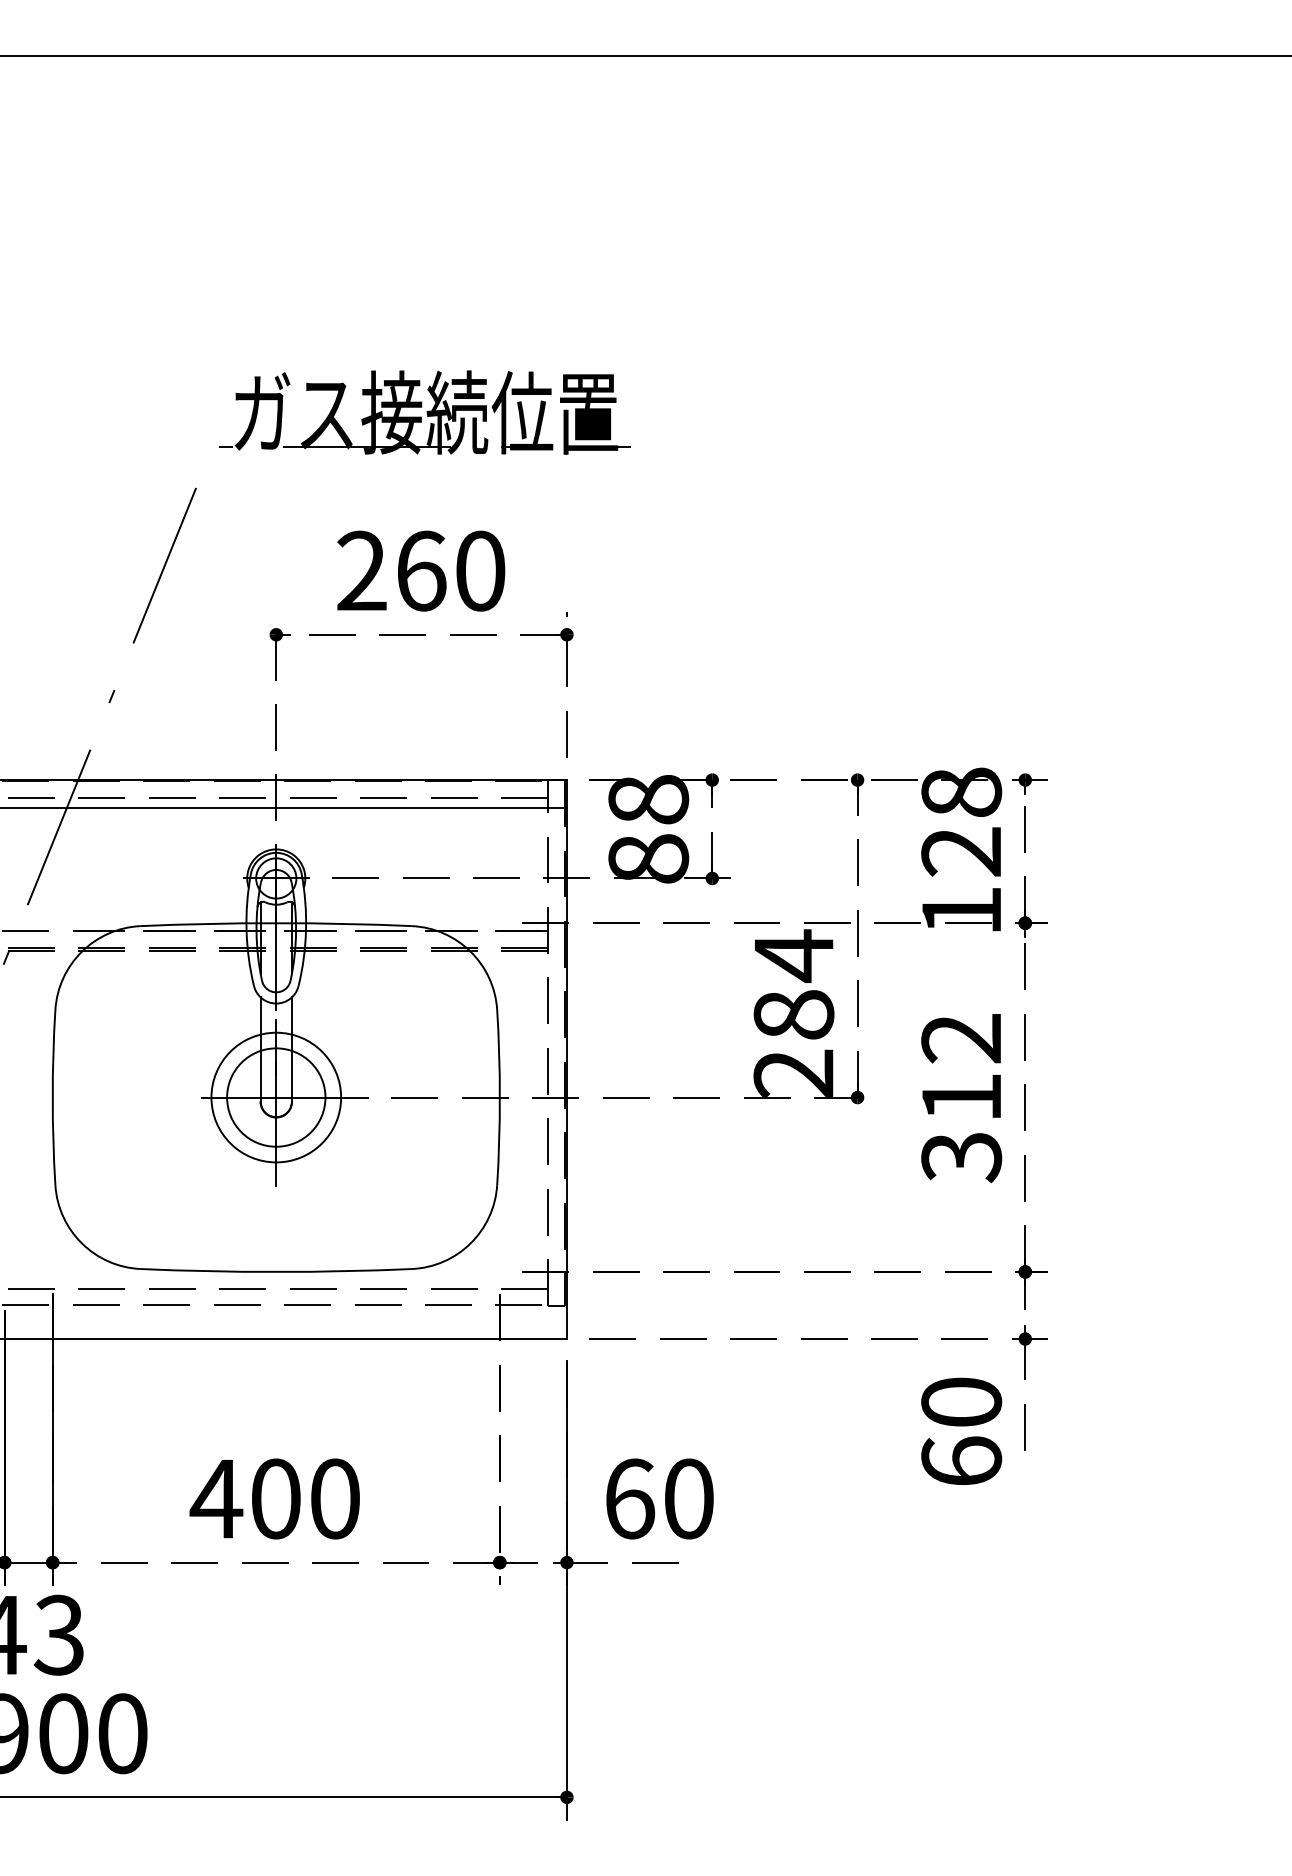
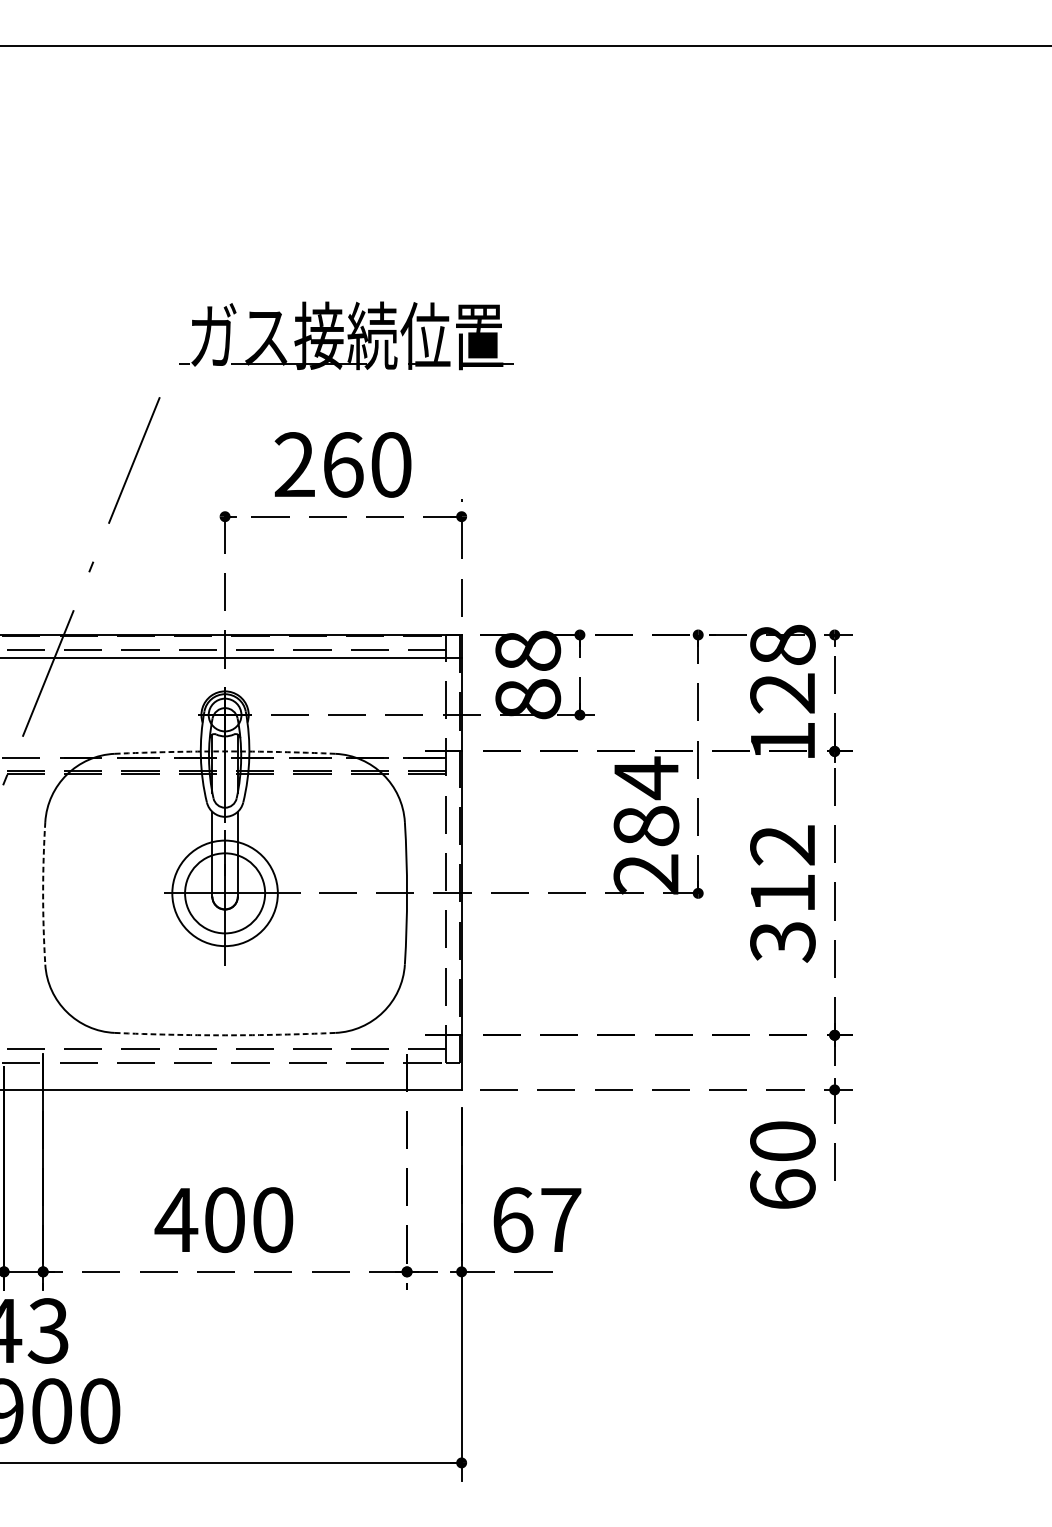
arc: (276, 923) -> (225, 751), solid -> dashed
arc: (52, 1097) -> (42, 893), solid -> dashed
arc: (276, 1271) -> (225, 1034), solid -> dashed
text: (689, 1498) -> (561, 1219), 60 -> 67

